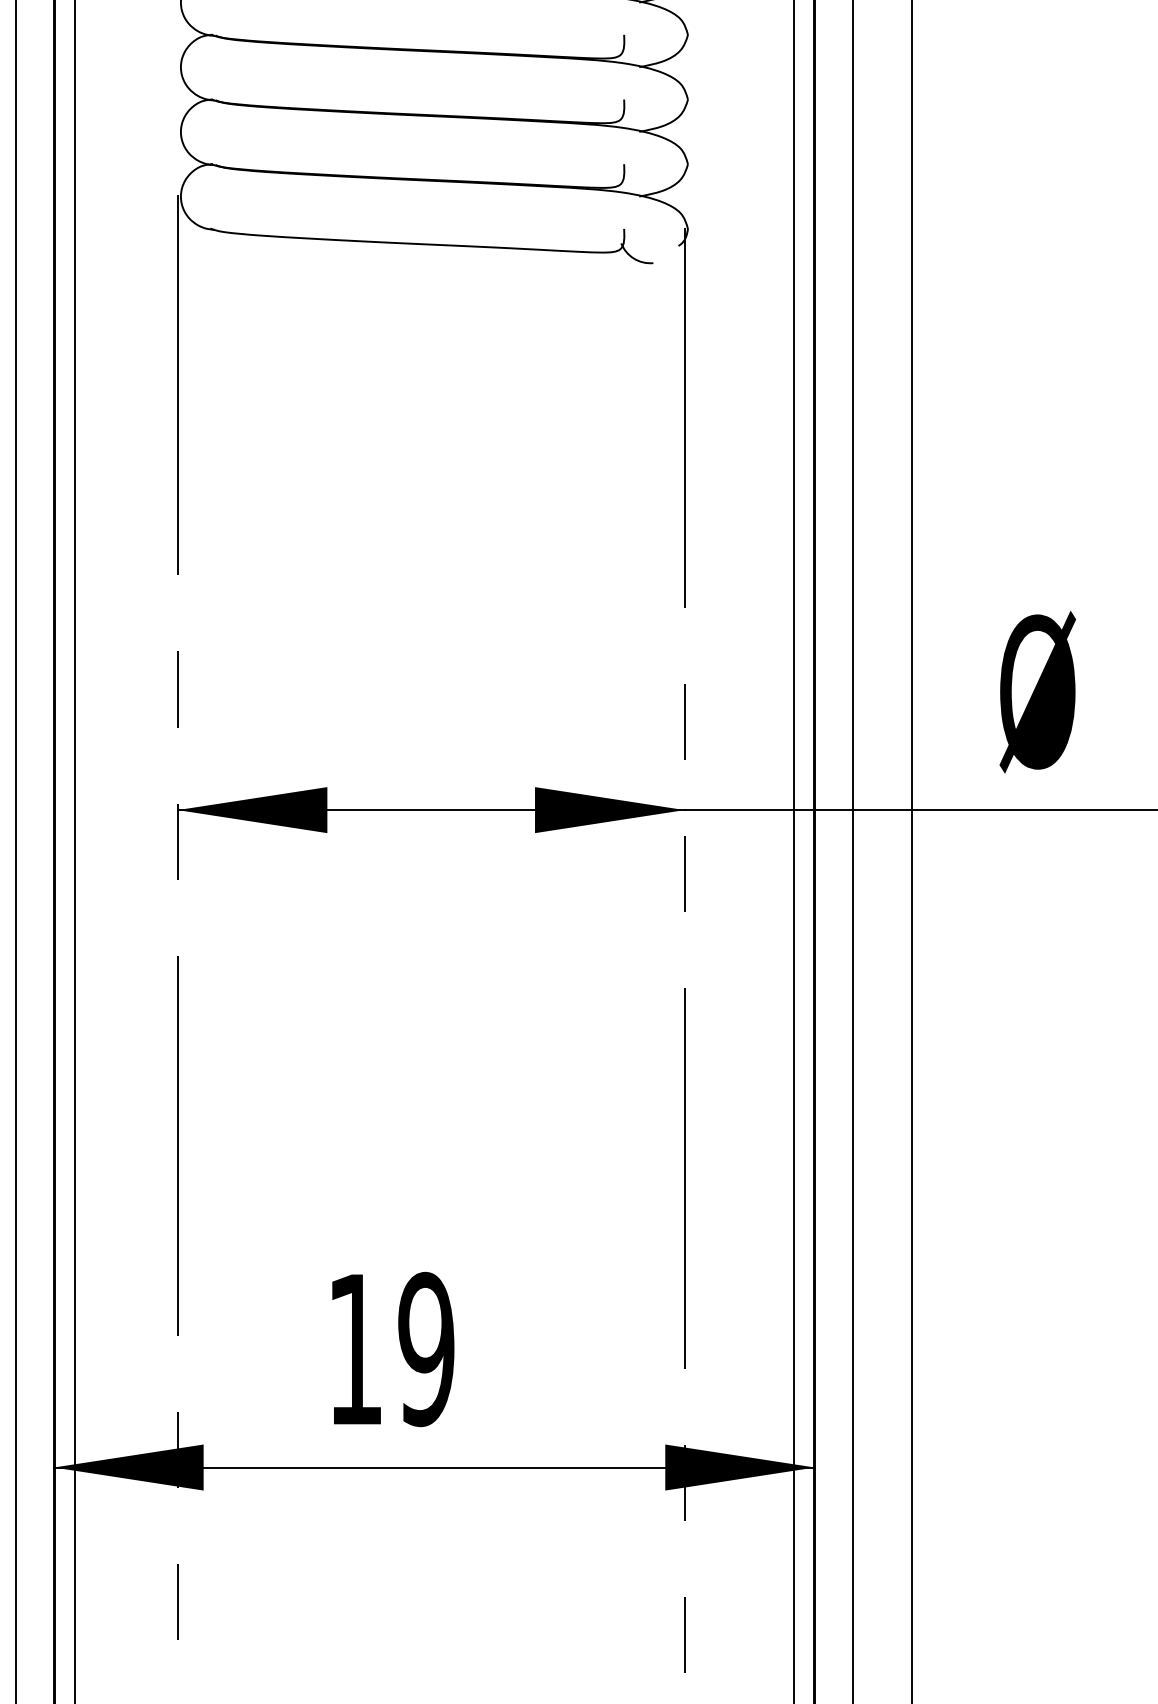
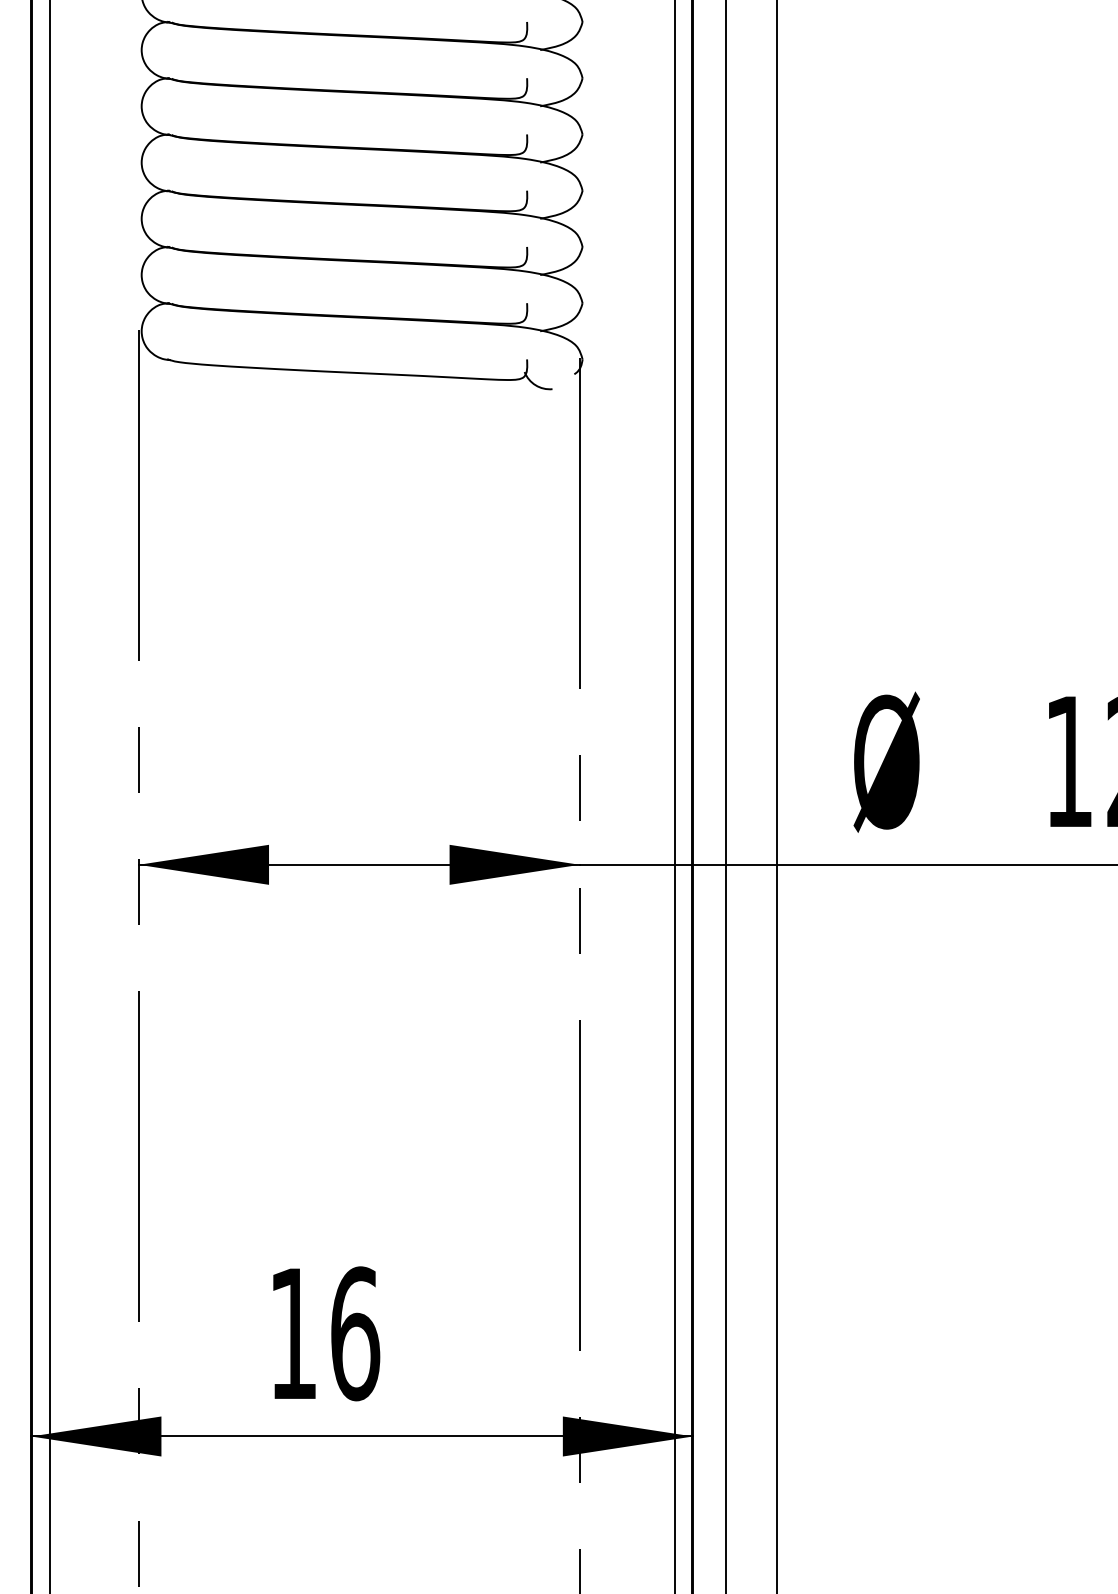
text: (426, 1349) -> (355, 1333), 19 -> 16

